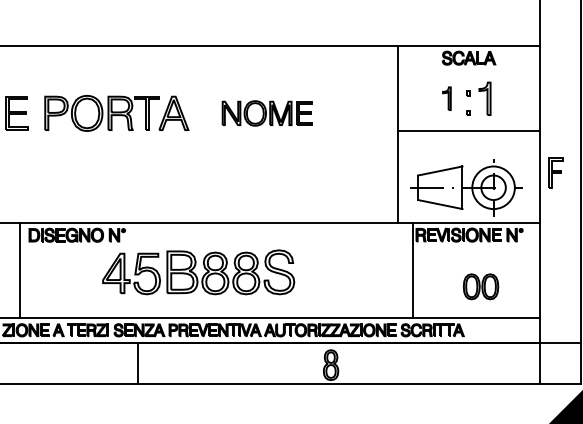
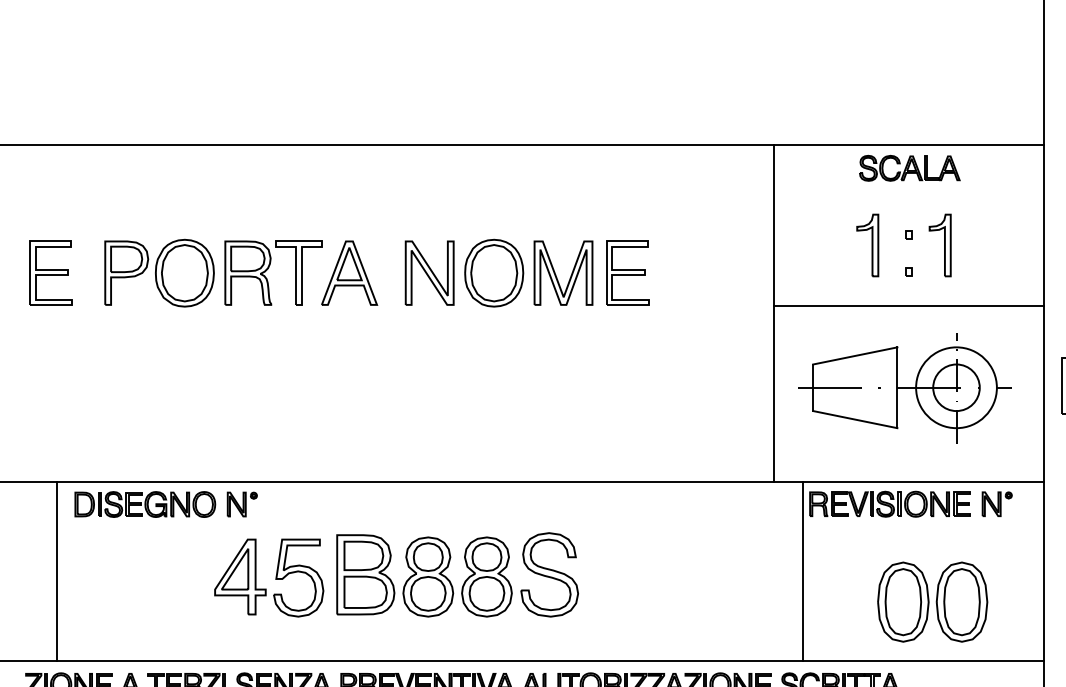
part: (446, 98) -> (867, 244), size x1.43
part: (267, 113) -> (527, 273), size x1.43
part: (466, 187) -> (905, 387), moved
part: (480, 286) -> (931, 601), size x1.67

